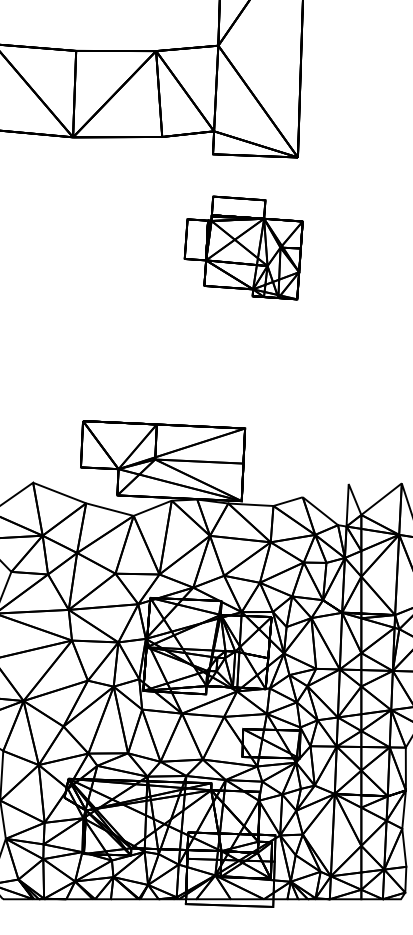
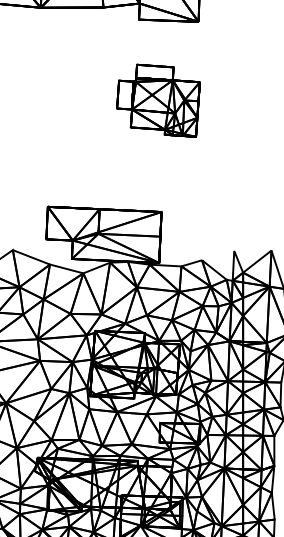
part: (243, 247) -> (158, 100), moved

